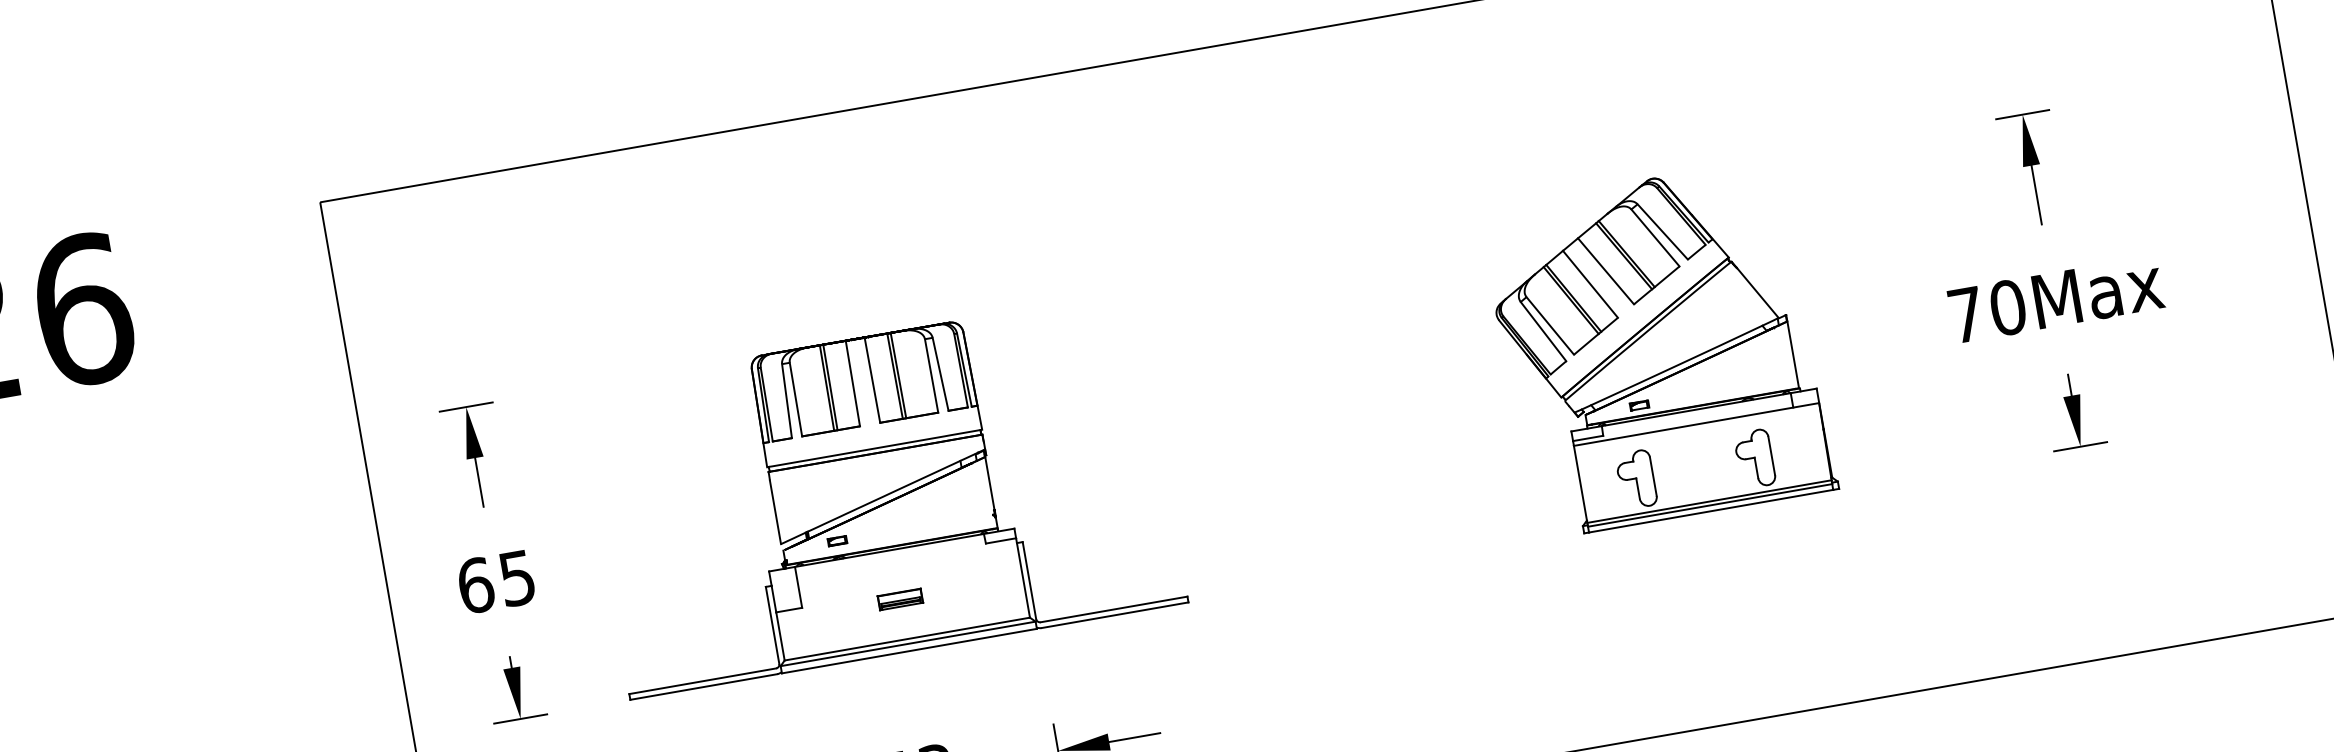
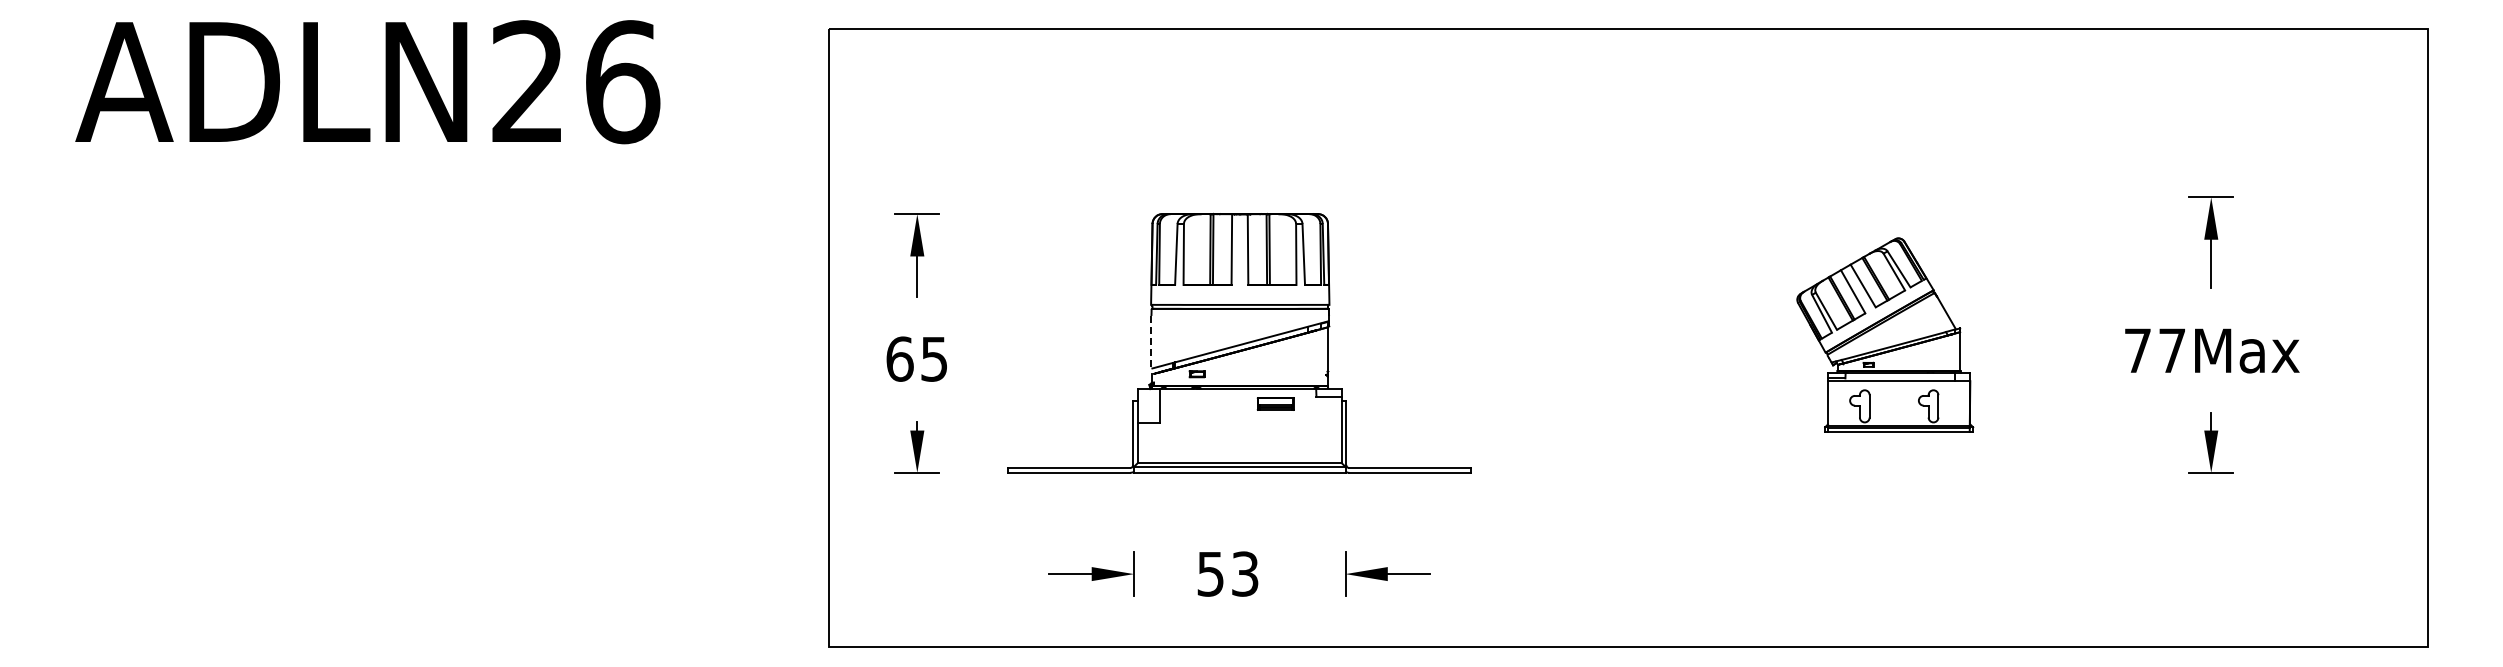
text: (2008, 307) -> (2172, 350), 70Max -> 77Max
part: (1657, 348) -> (1884, 334), size x0.7
line: (775, 512) -> (1151, 342), solid -> dashed
part: (899, 598) -> (1275, 403), moved

